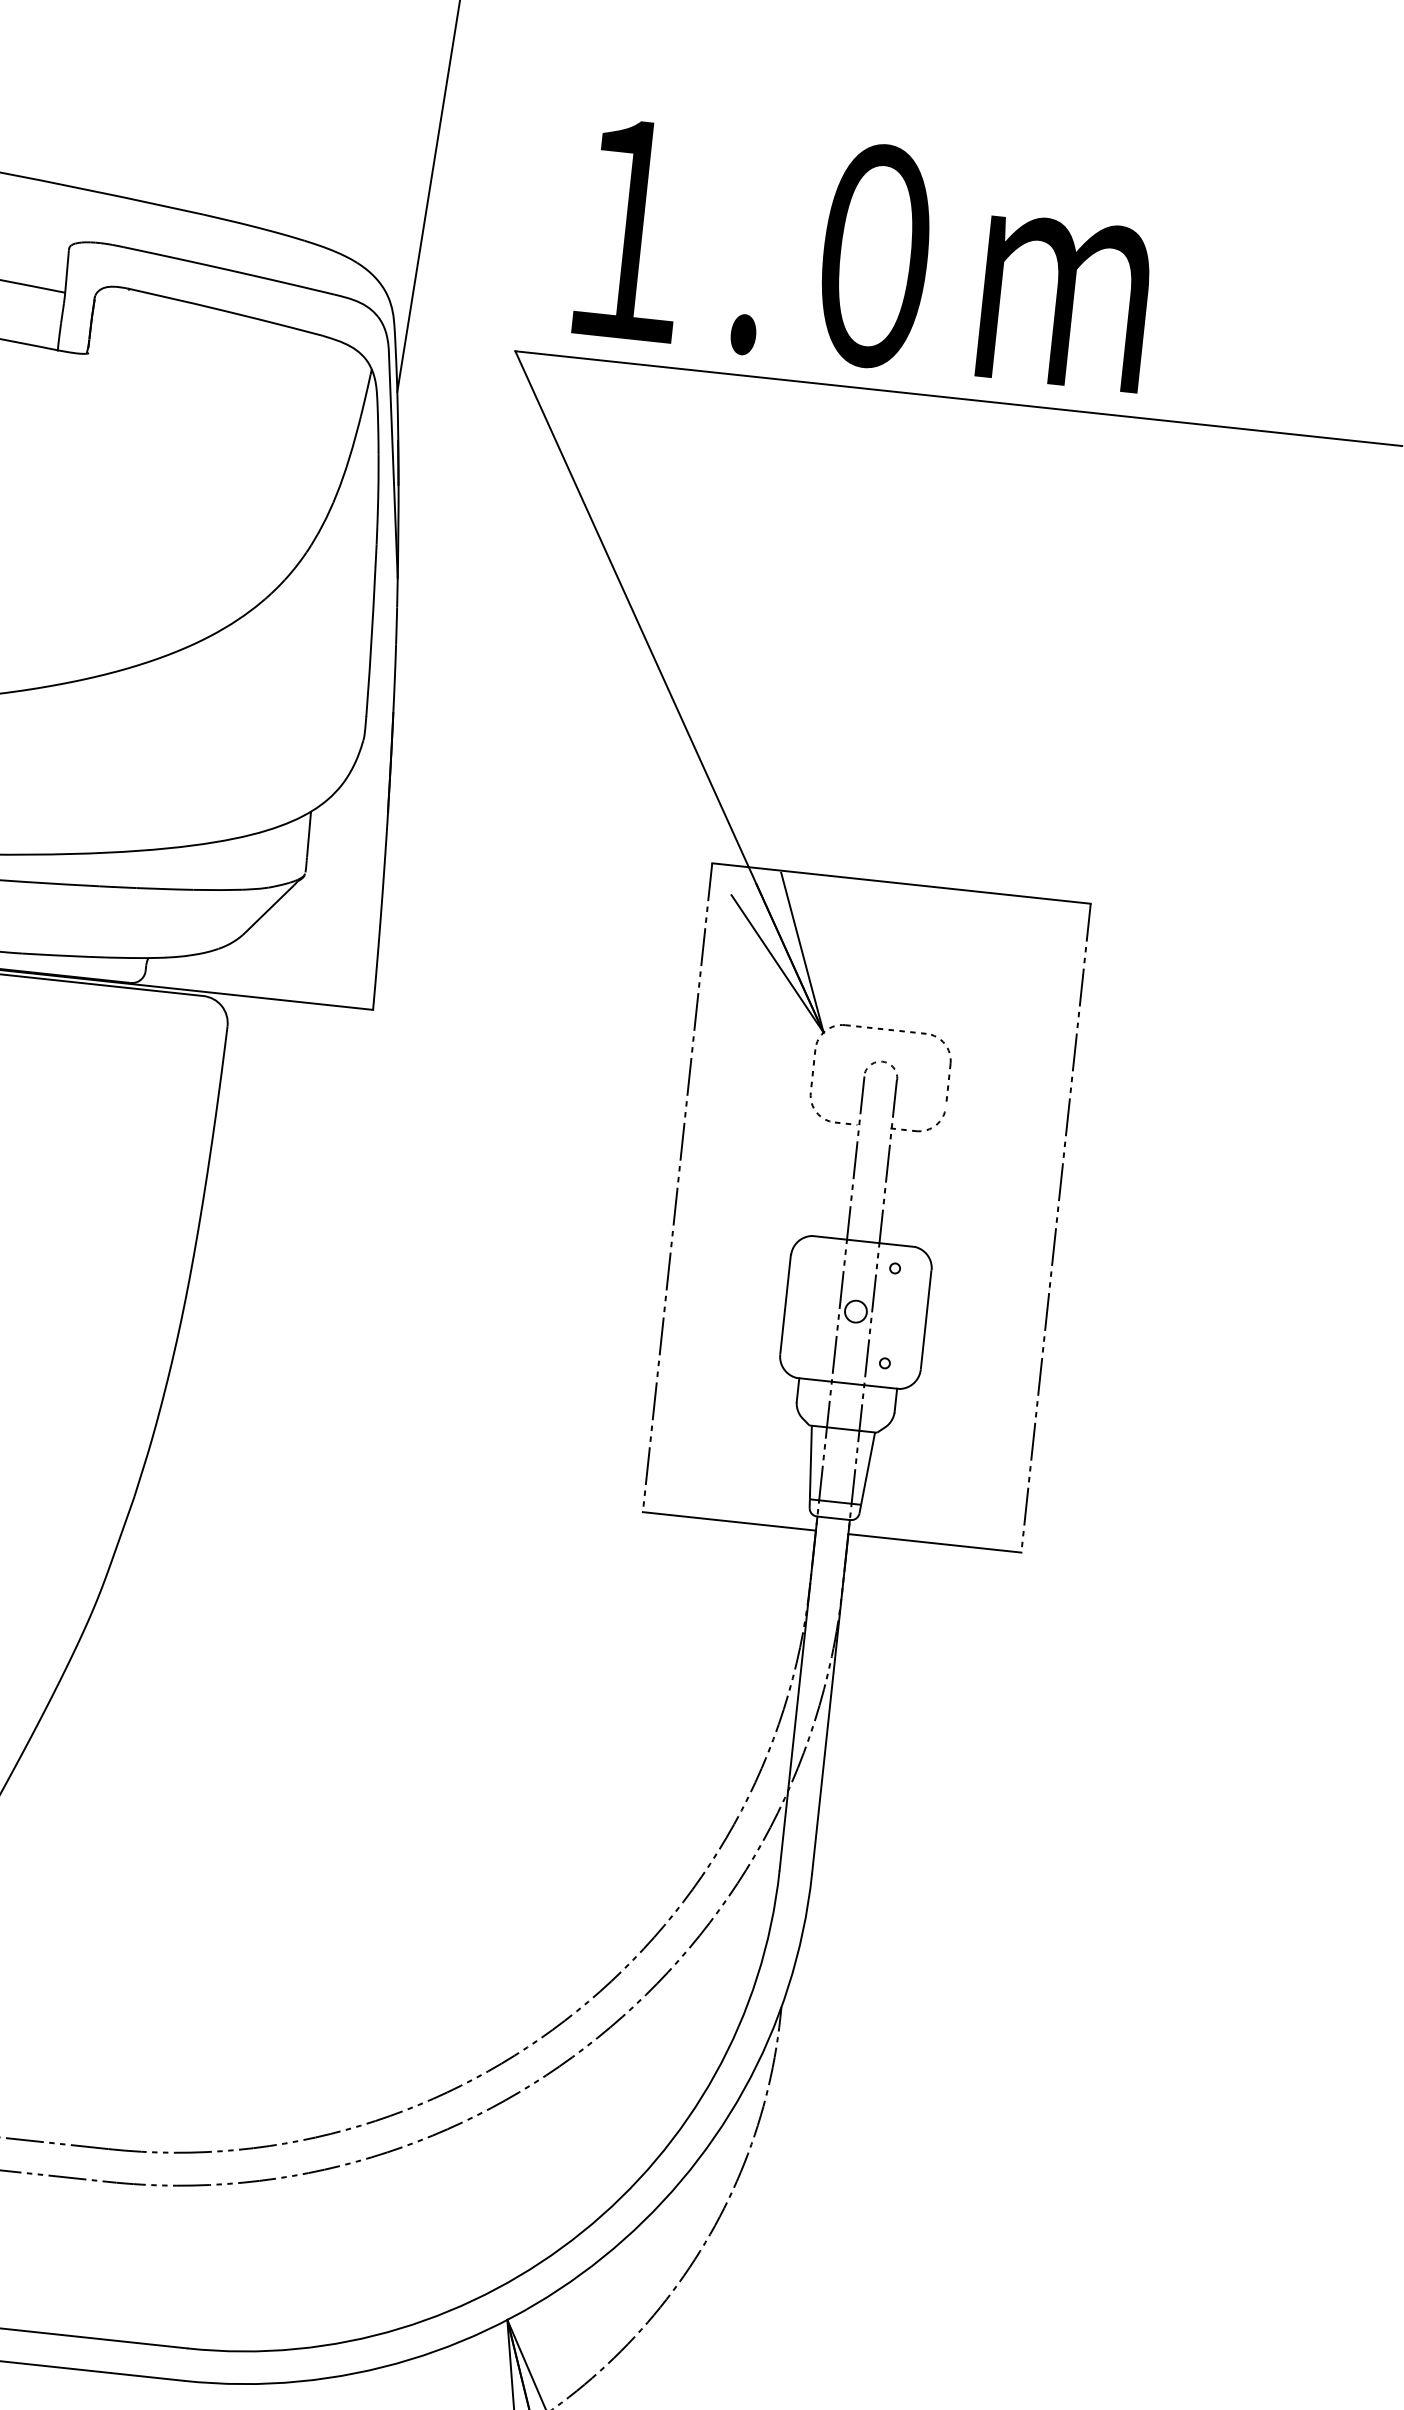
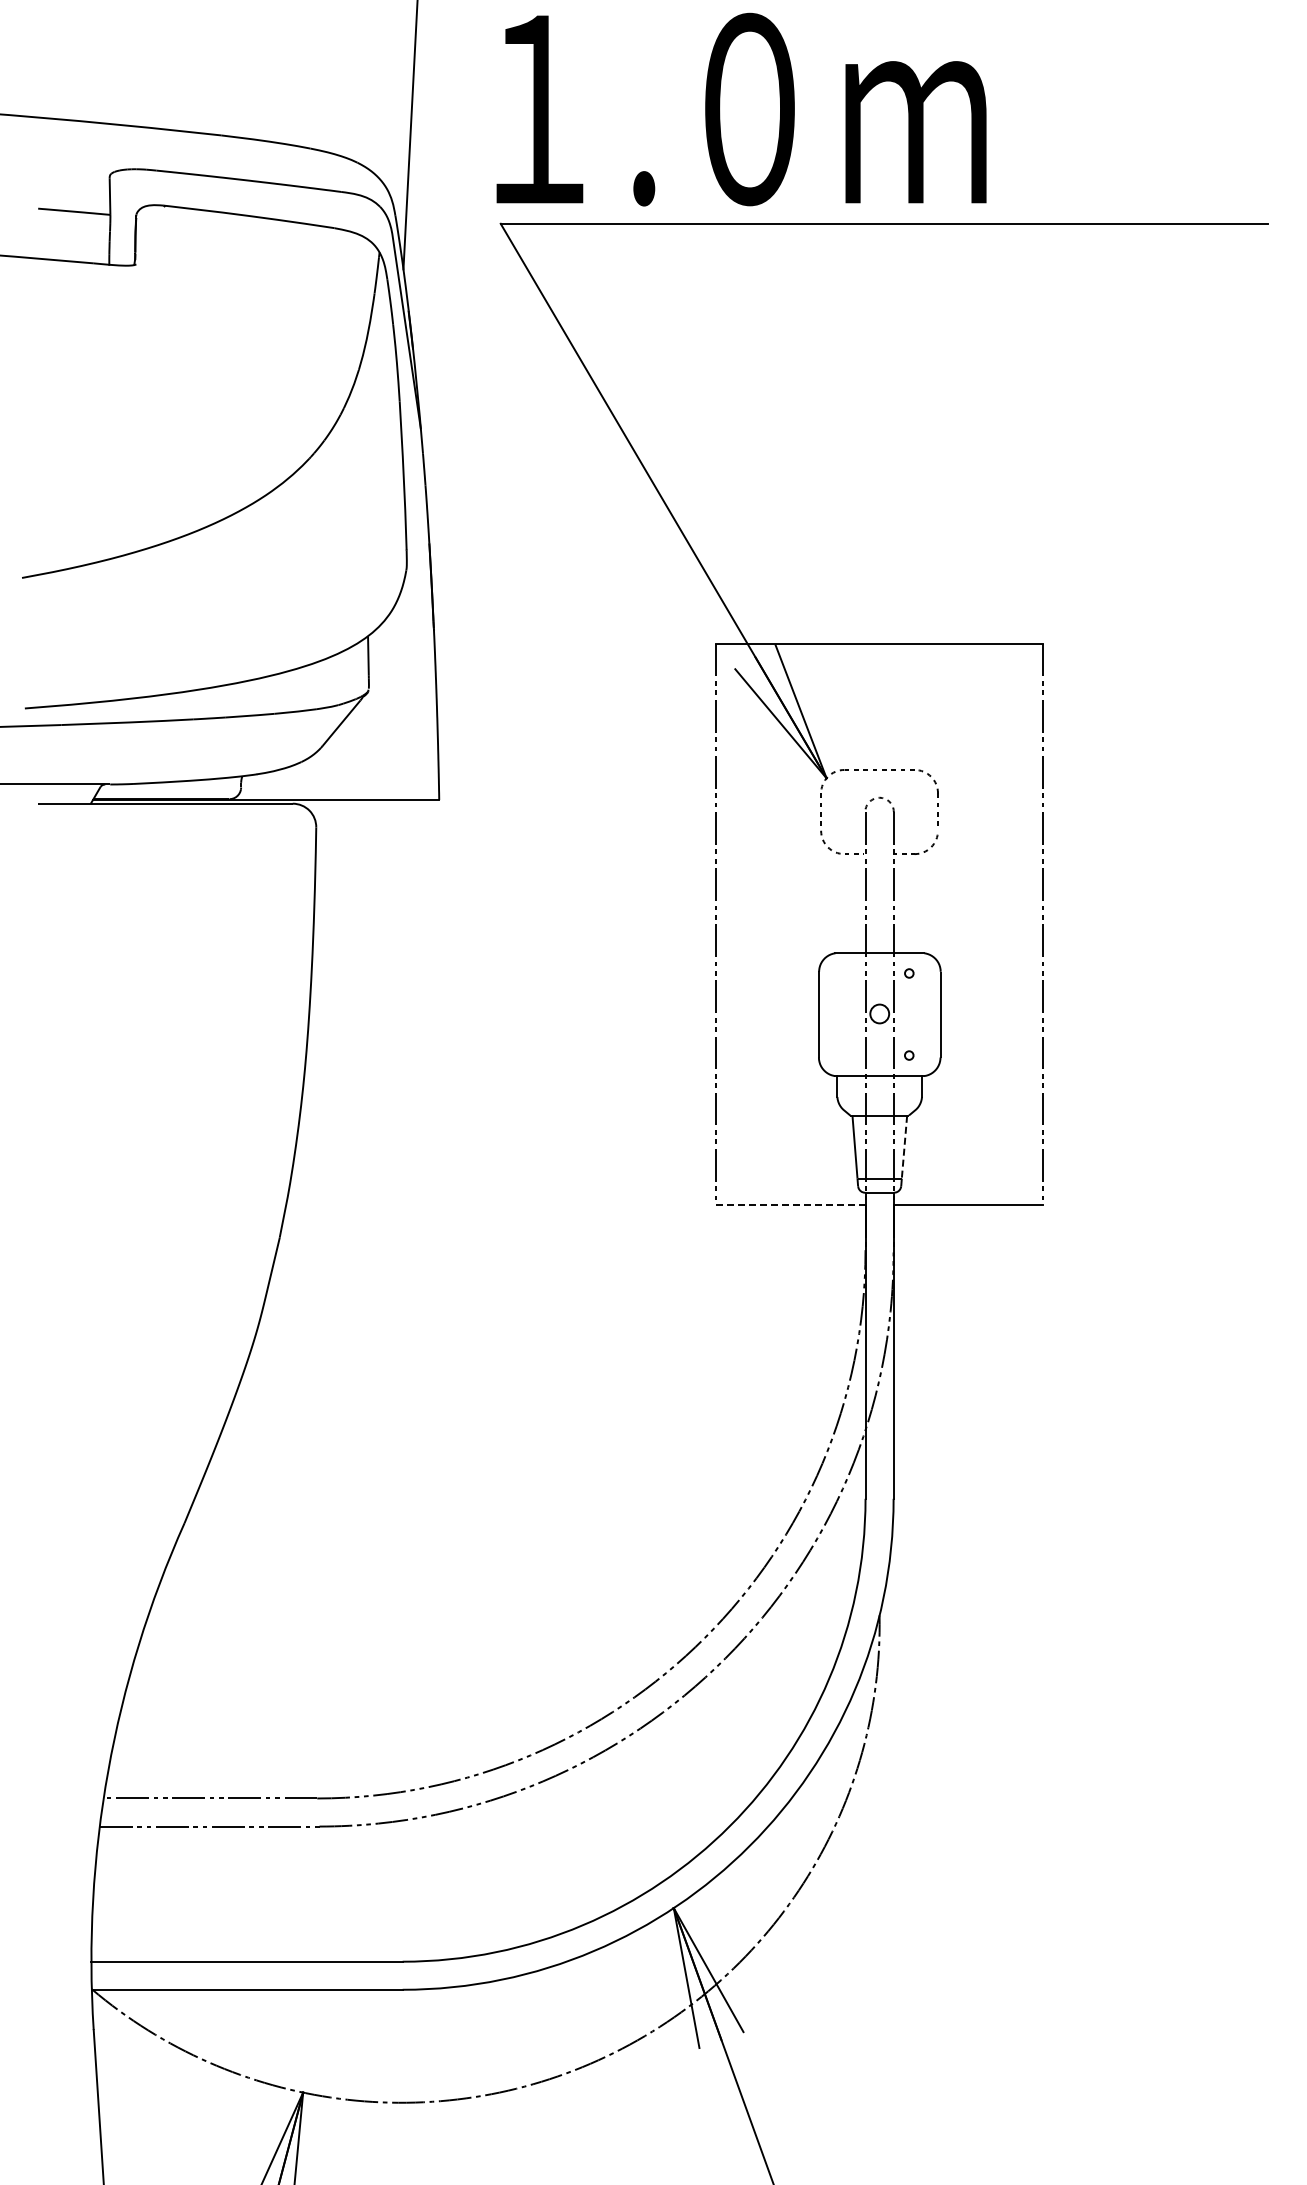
text: (865, 255) -> (741, 109), moved
line: (868, 1469) -> (904, 1147), solid -> dashed
line: (729, 1520) -> (790, 1204), solid -> dashed

